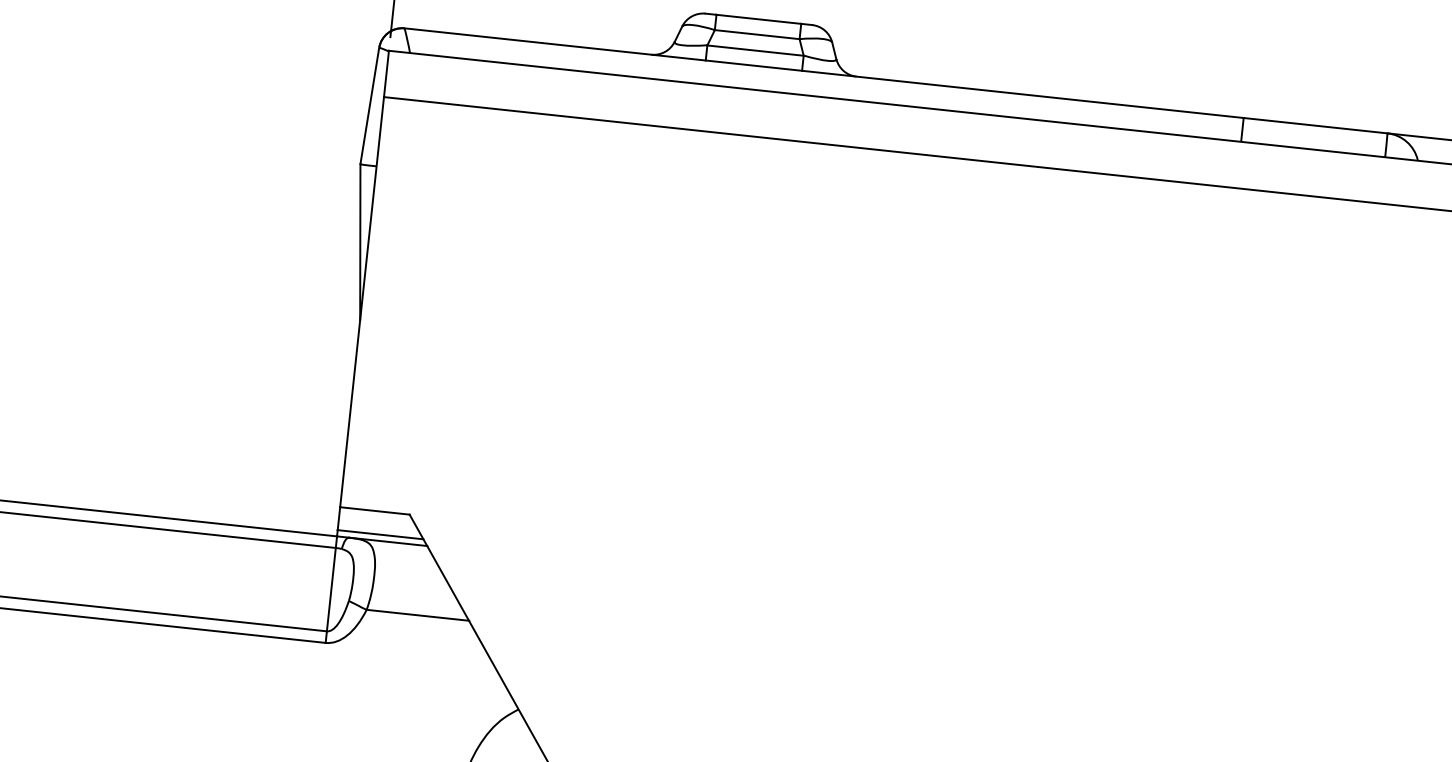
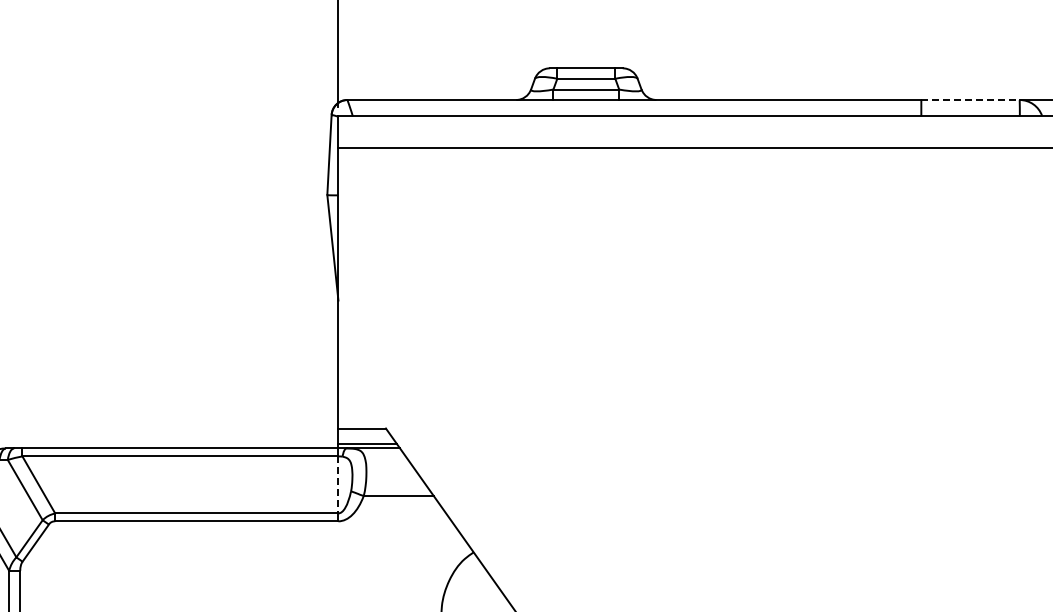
line: (1316, 126) -> (971, 100), solid -> dashed
line: (331, 589) -> (338, 484), solid -> dashed

